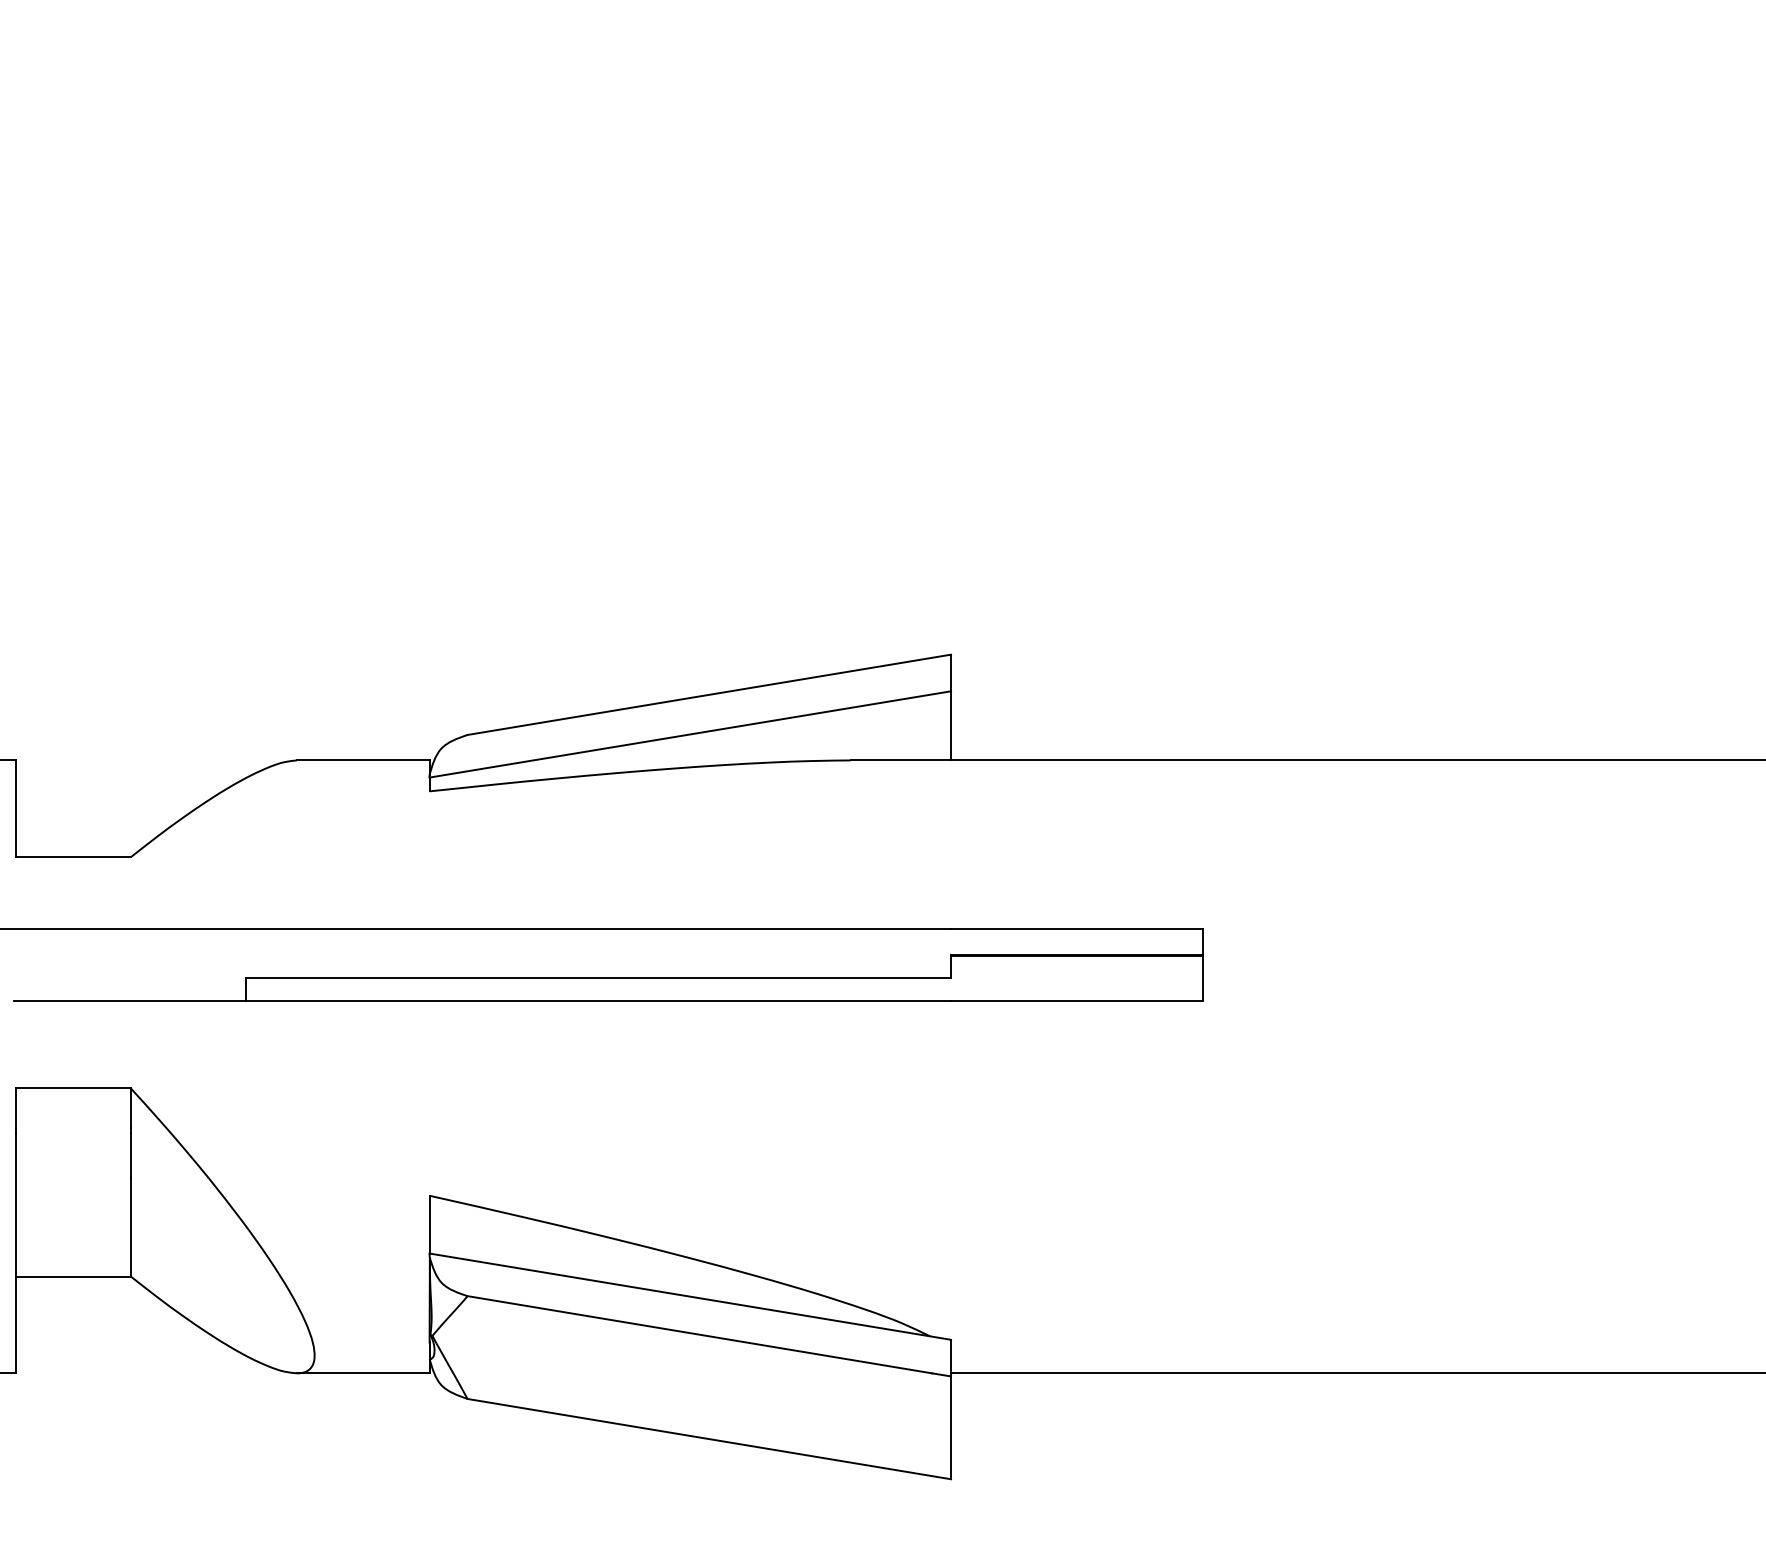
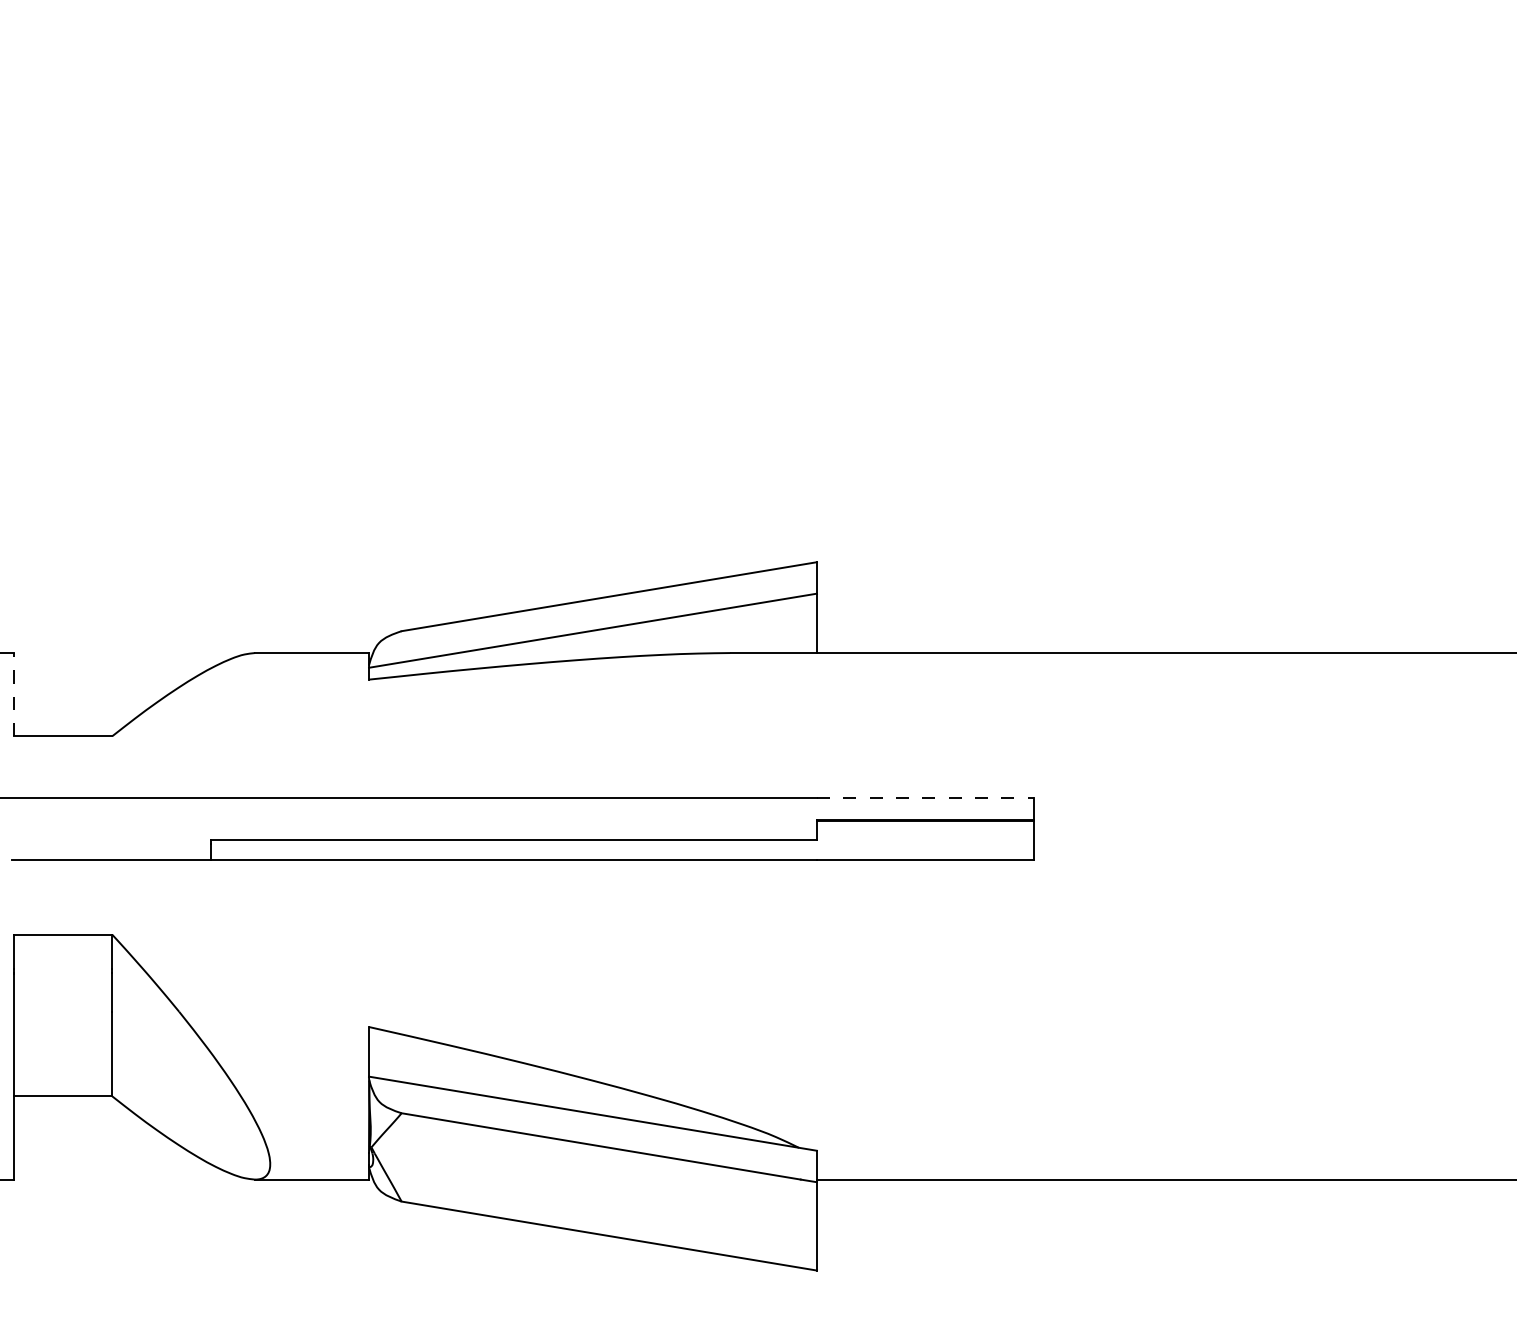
line: (15, 808) -> (13, 694), solid -> dashed
line: (1077, 928) -> (925, 797), solid -> dashed

